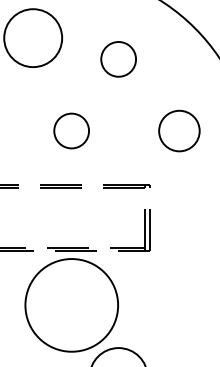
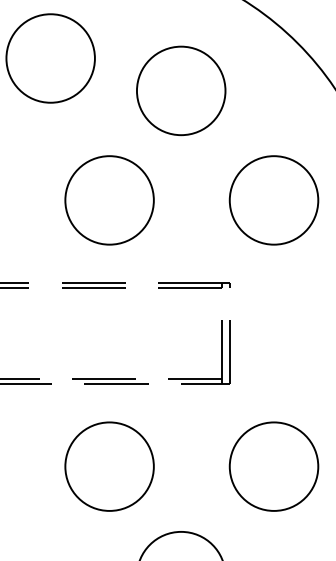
circle: (118, 59) -> (180, 91), size x1.67
circle: (71, 130) -> (109, 199), size x1.67
circle: (179, 131) -> (274, 201), size x1.43
circle: (71, 305) -> (109, 466), size x0.62
circle: (179, 305) -> (274, 466), added

